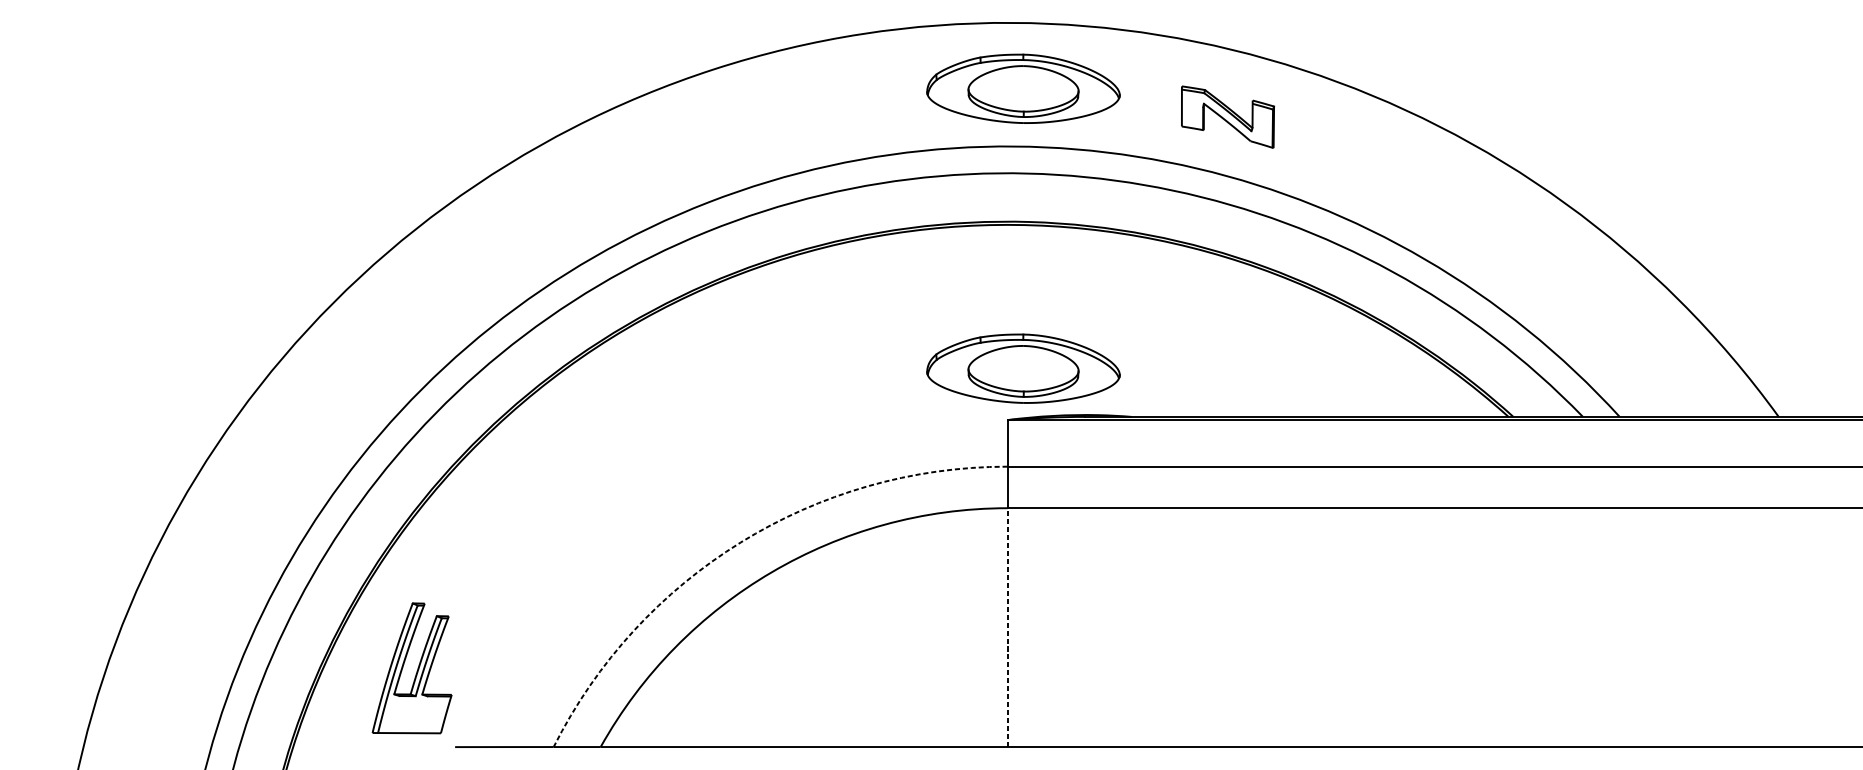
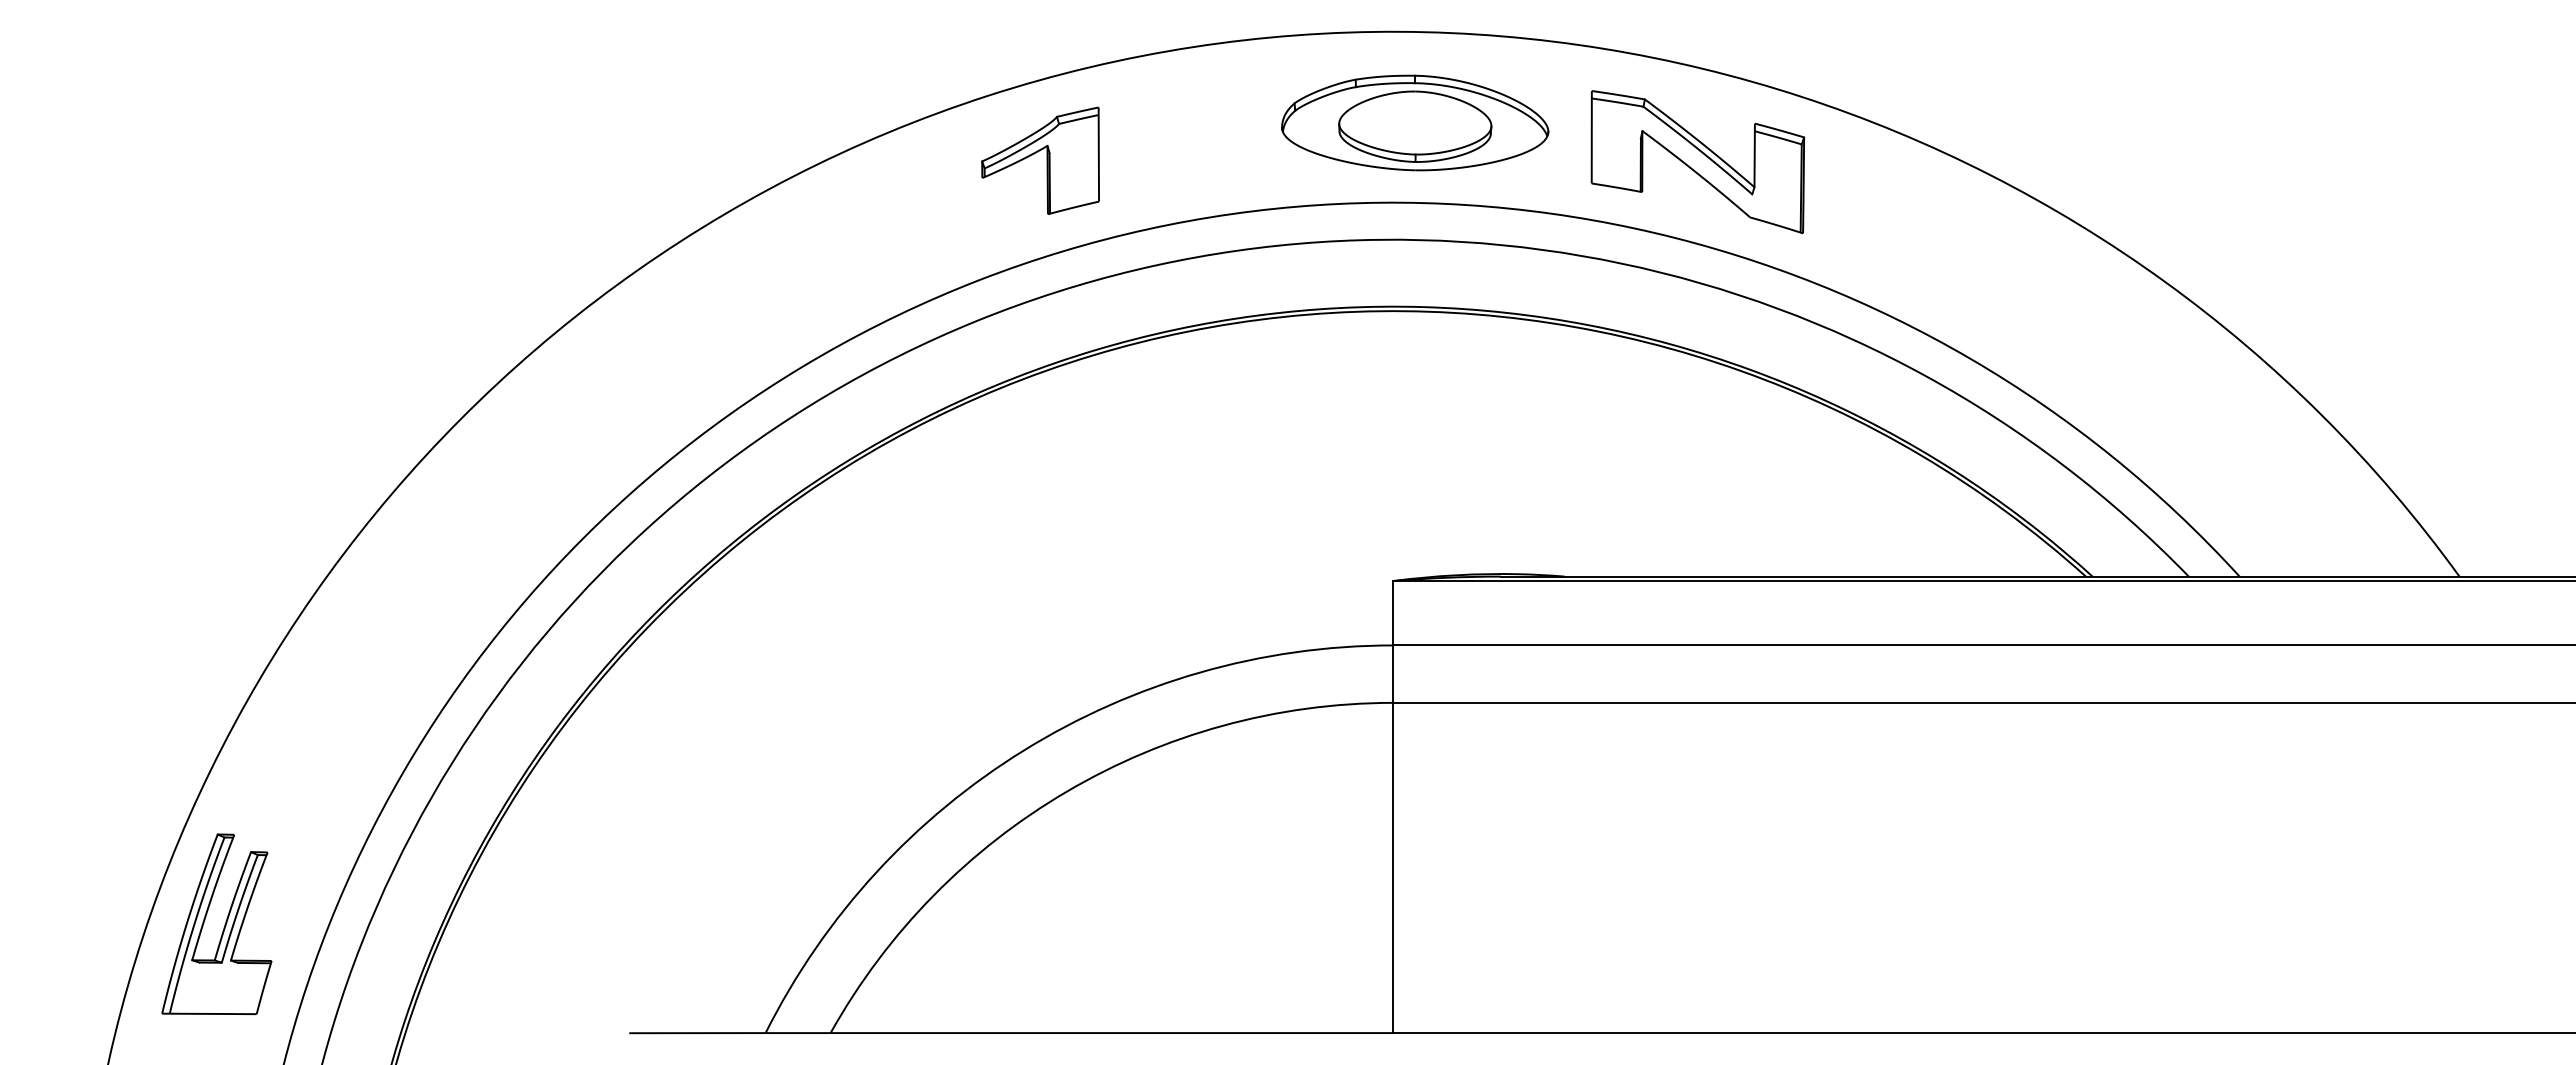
part: (752, 115) -> (1040, 160), added
part: (1227, 117) -> (1697, 162), size x1.67
part: (1023, 368) -> (1415, 509), removed
arc: (740, 542) -> (1024, 750), dashed -> solid
line: (1007, 627) -> (1393, 867), dashed -> solid
part: (417, 668) -> (224, 924), moved

